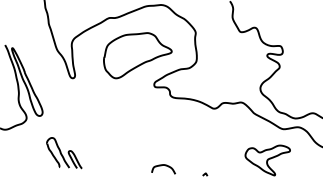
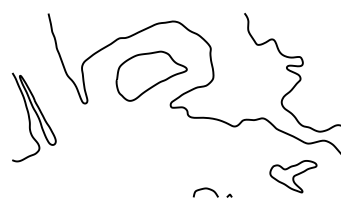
part: (63, 152) -> (80, 181), removed
curve: (163, 166) -> (205, 189), moved

